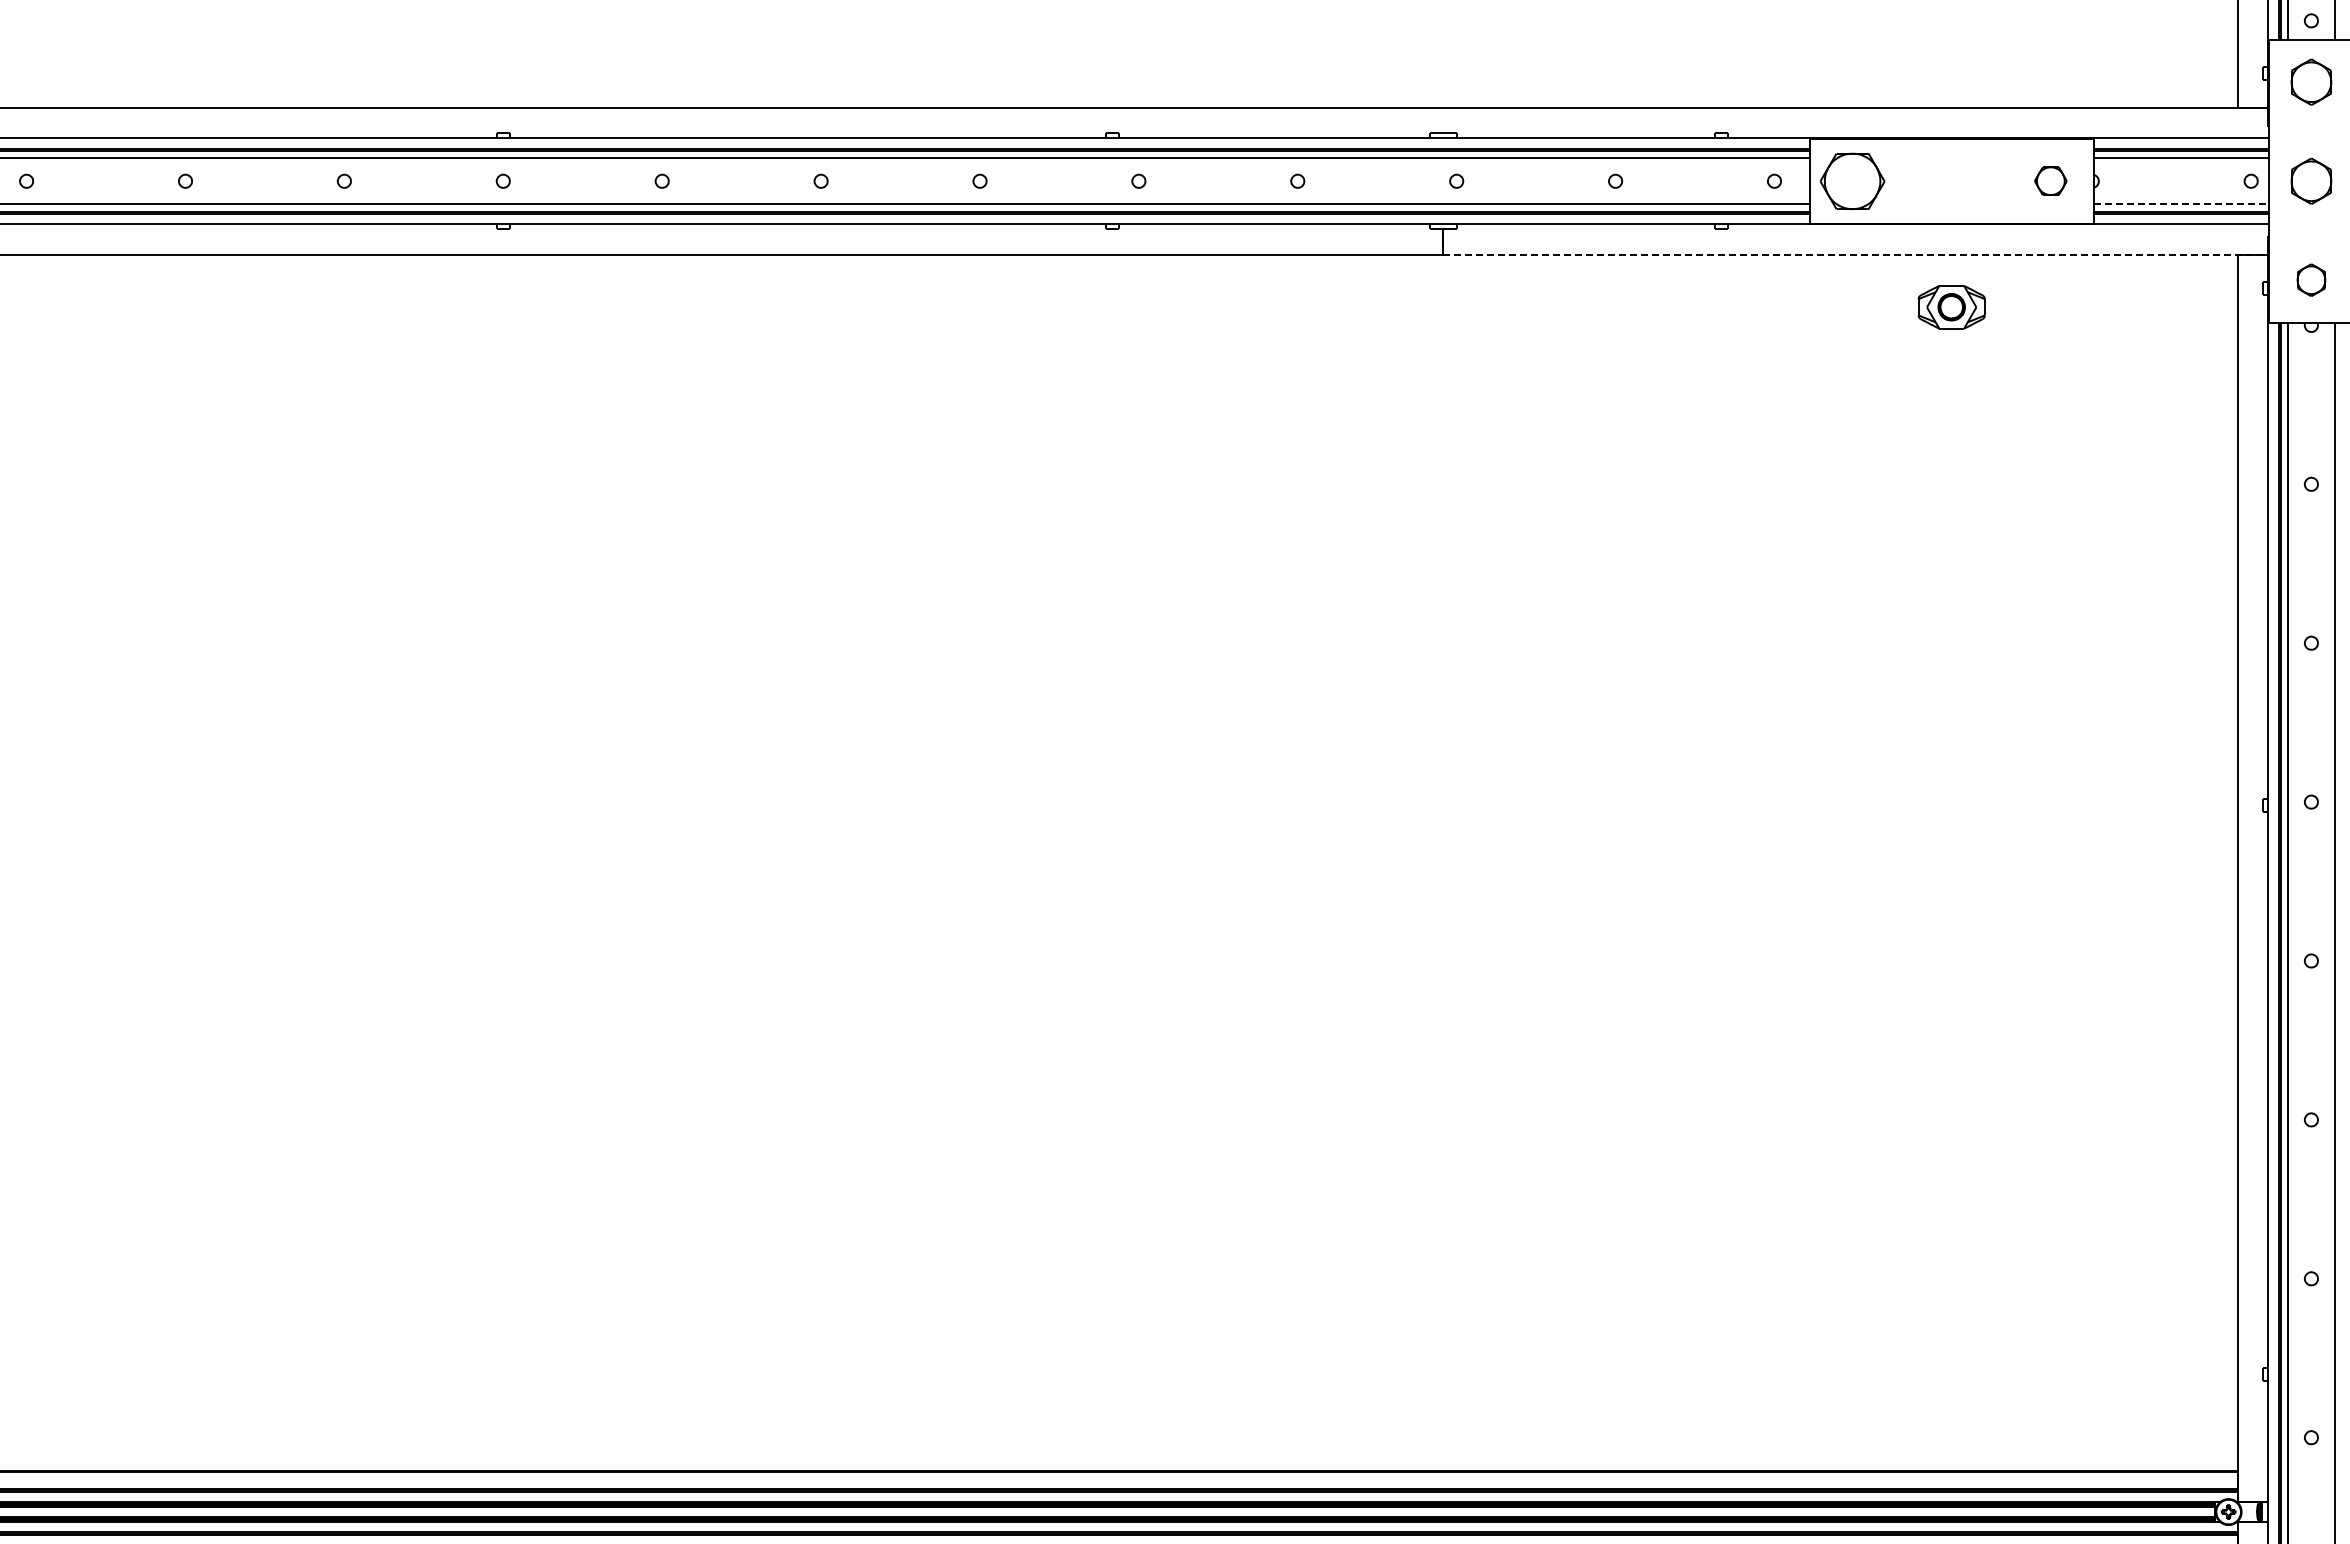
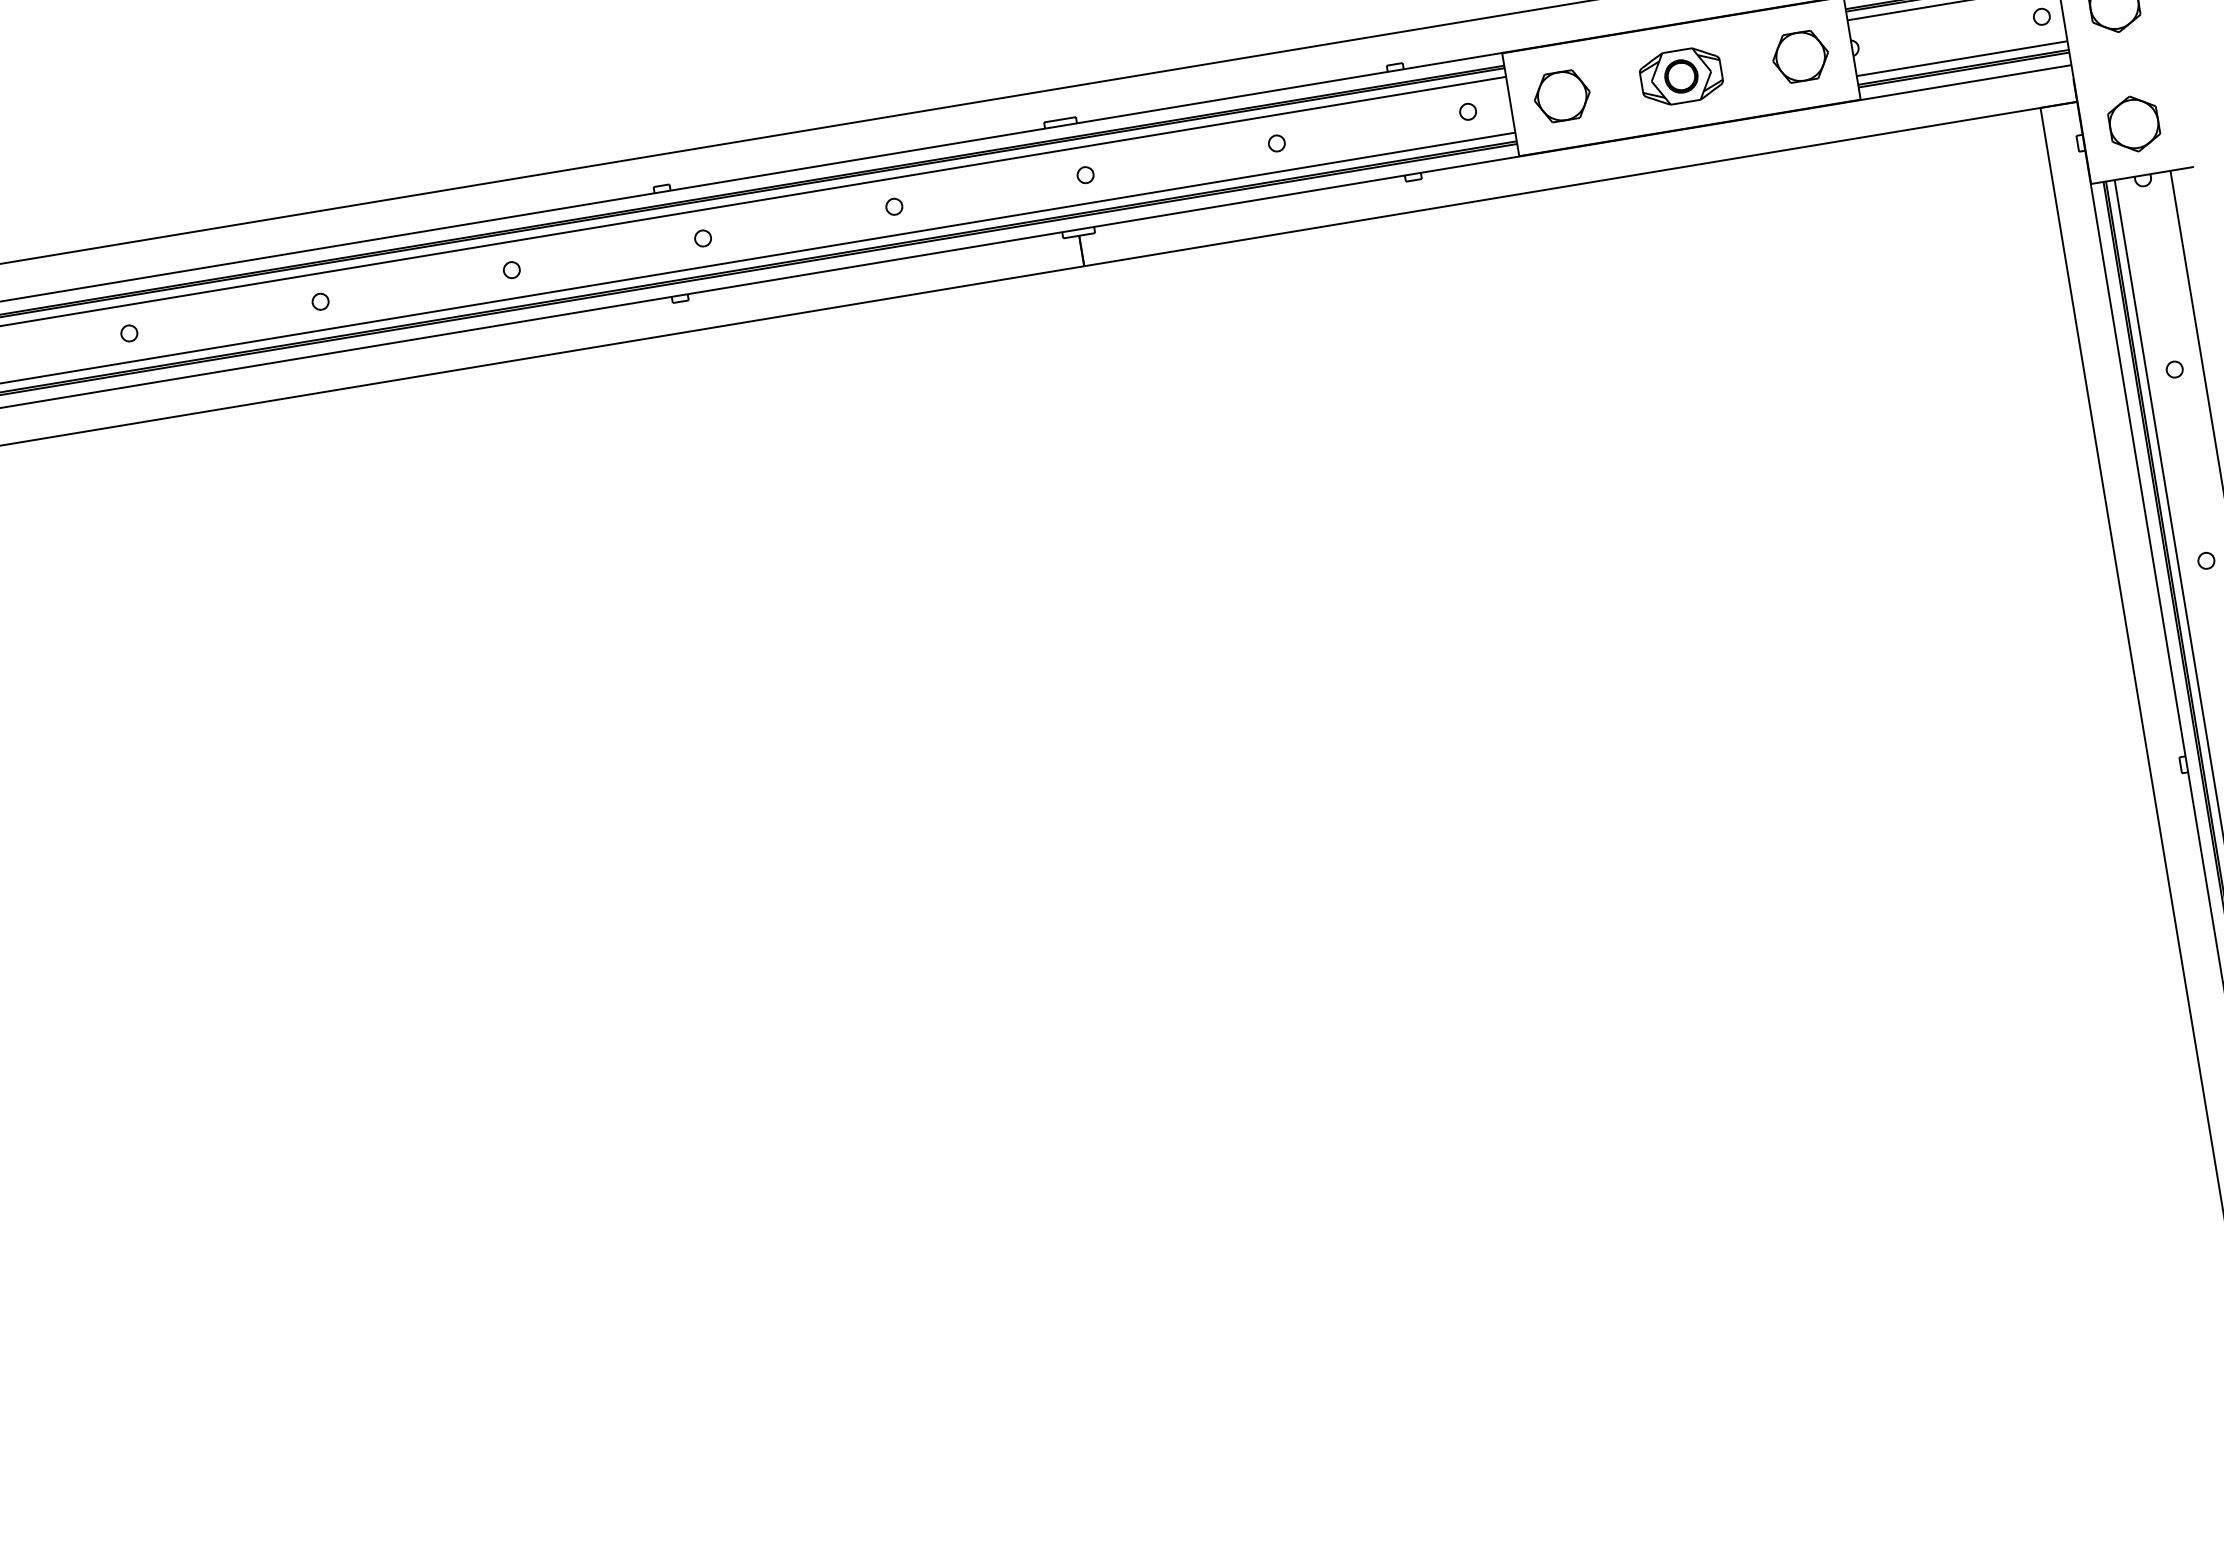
part: (1852, 180) -> (1561, 95), size x0.71
part: (2050, 180) -> (1800, 55), size x1.43
line: (2181, 204) -> (1962, 58), dashed -> solid
line: (1856, 254) -> (1581, 183), dashed -> solid
part: (2311, 279) -> (2134, 123), size x1.43
part: (1951, 307) -> (1681, 76), moved

